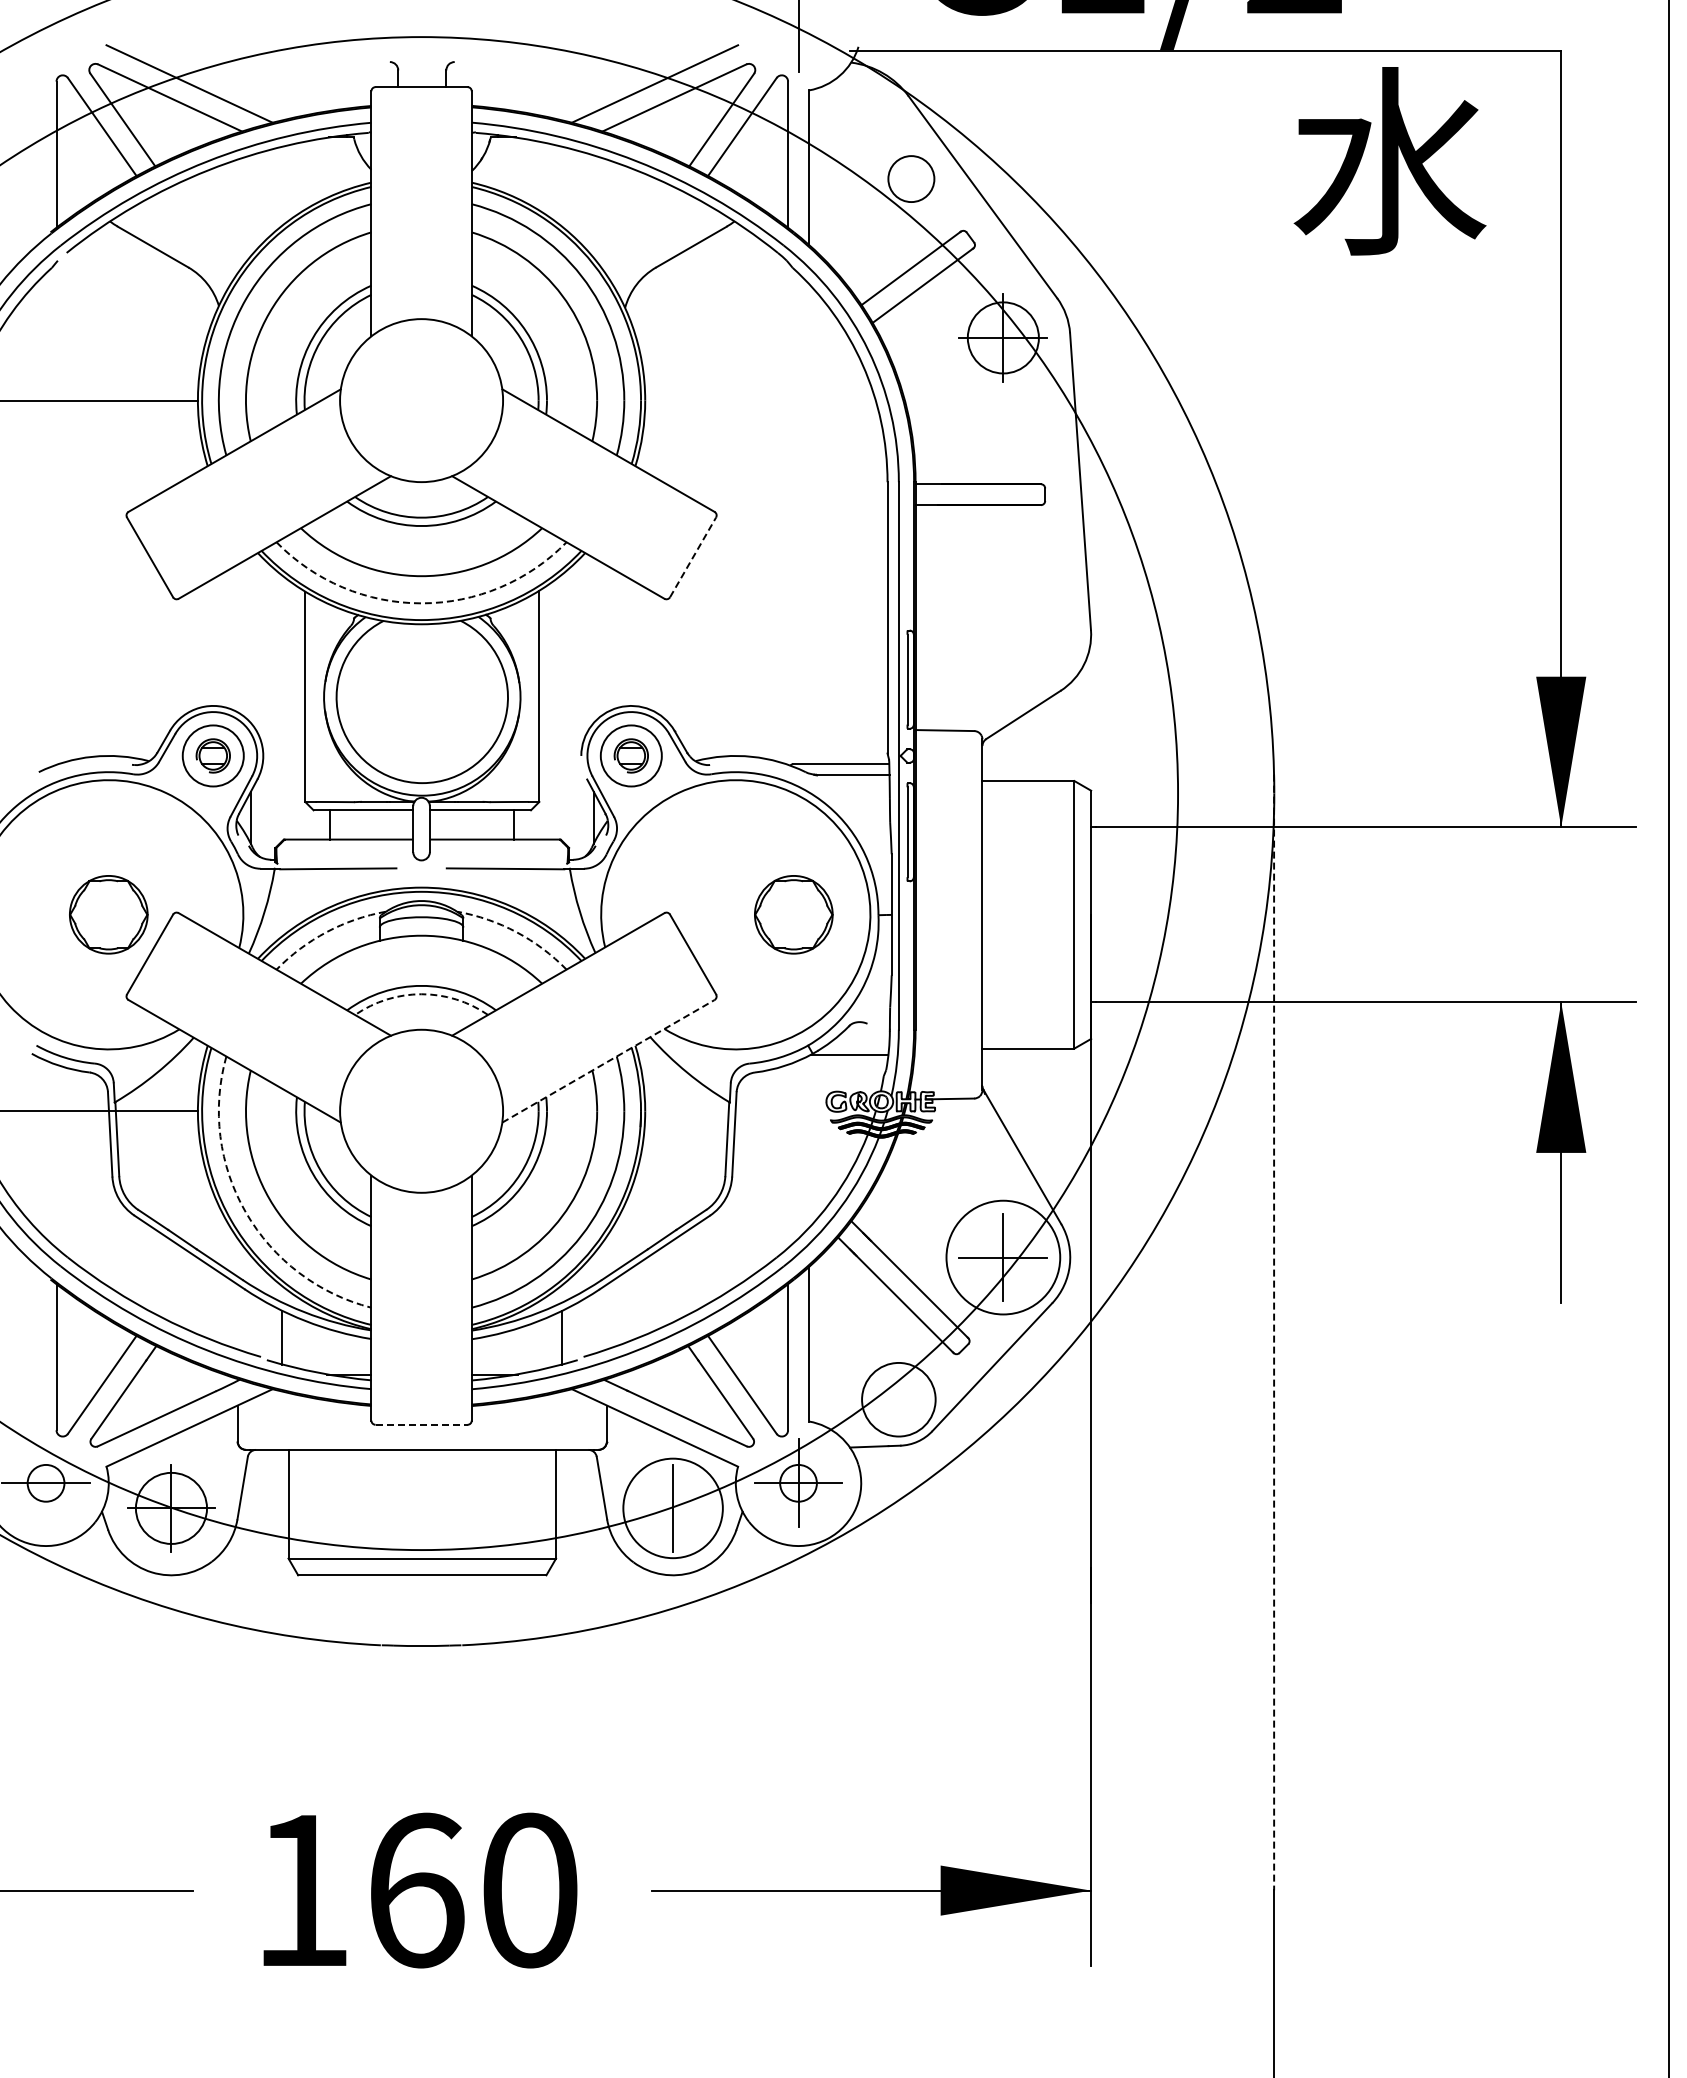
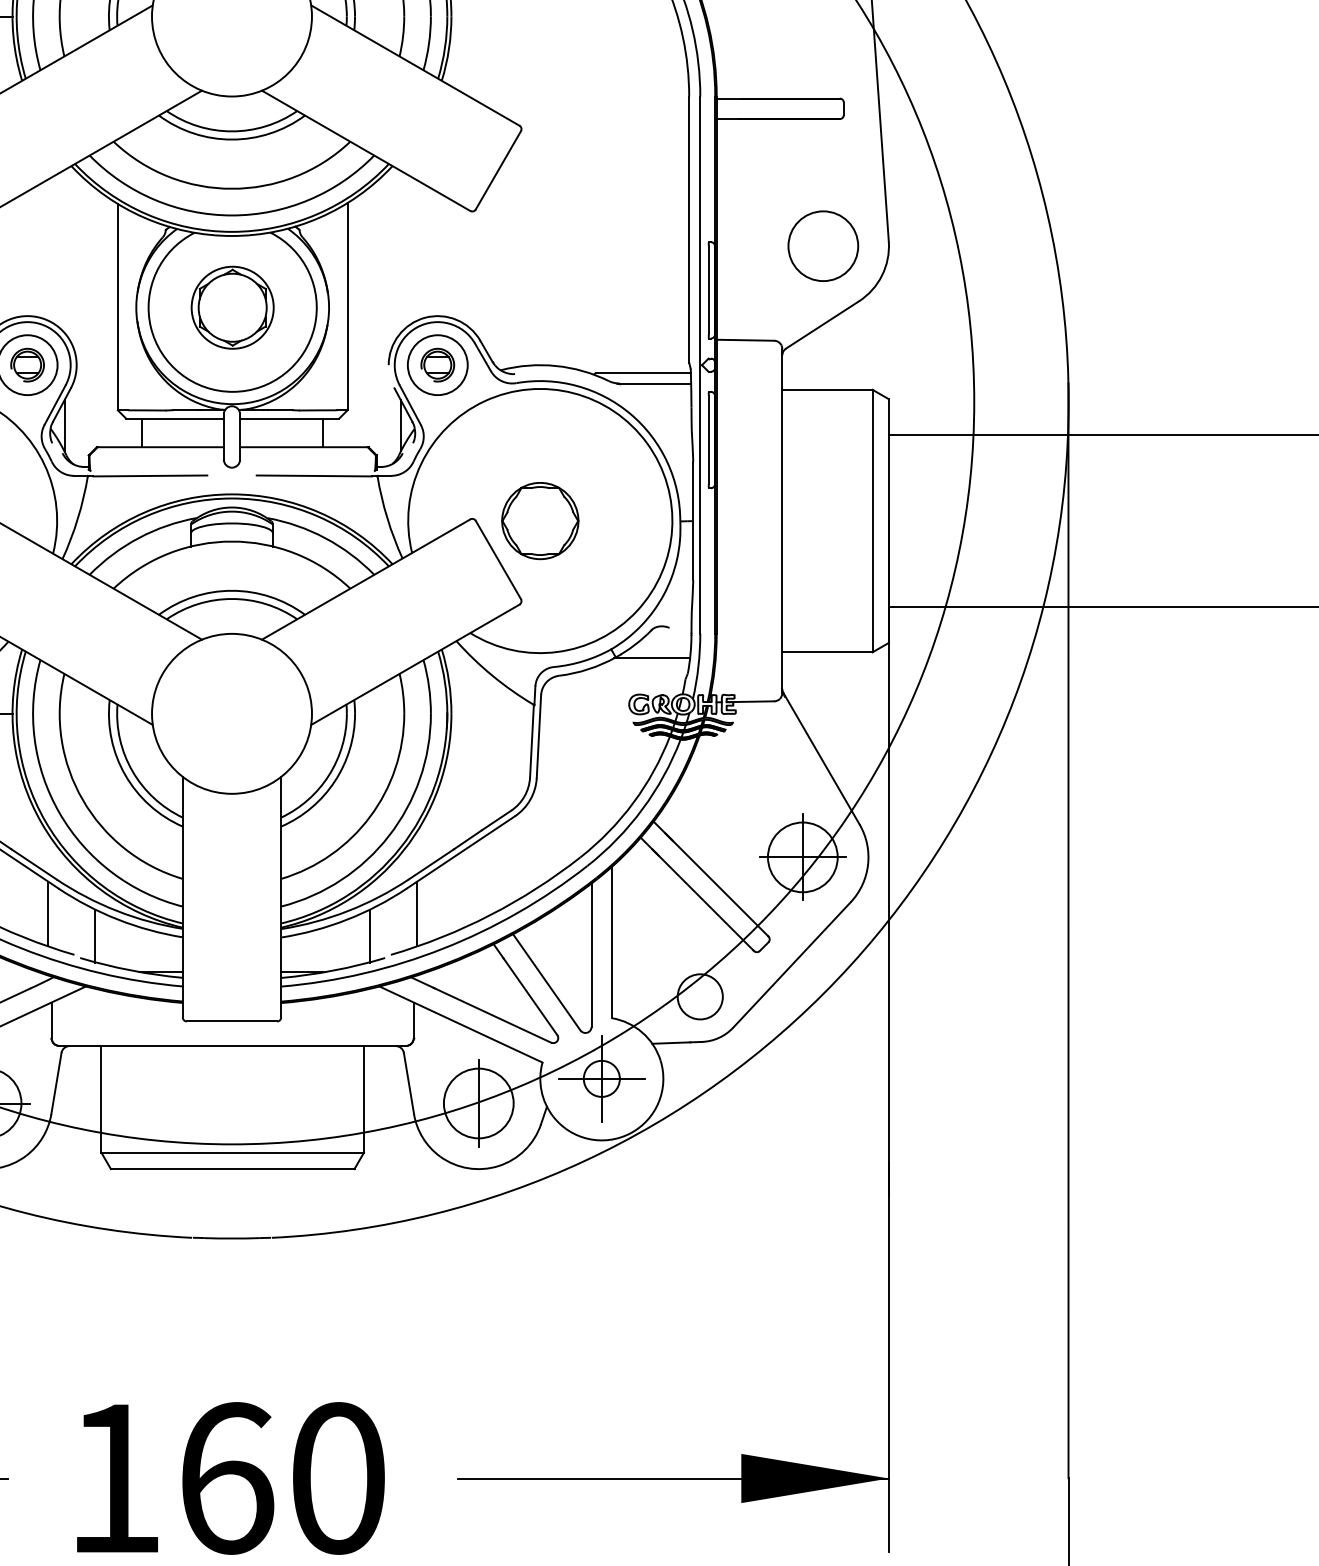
line: (693, 557) -> (498, 170), dashed -> solid
arc: (421, 603) -> (231, 215), dashed -> solid
circle: (1023, 634) -> (822, 246), added
part: (421, 697) -> (231, 307), added
part: (793, 914) -> (540, 520), moved
arc: (326, 932) -> (138, 538), dashed -> solid
arc: (516, 932) -> (325, 538), dashed -> solid
arc: (421, 994) -> (231, 599), dashed -> solid
line: (608, 1061) -> (415, 664), dashed -> solid
arc: (246, 1212) -> (60, 813), dashed -> solid
circle: (1002, 1257) -> (801, 857), size x0.62
line: (234, 1315) -> (48, 914), added
line: (610, 1315) -> (417, 914), added
line: (1274, 1332) -> (1068, 930), dashed -> solid
circle: (898, 1399) -> (699, 996), size x0.62
line: (421, 1424) -> (231, 1021), dashed -> solid
circle: (672, 1507) -> (478, 1102), size x0.71

